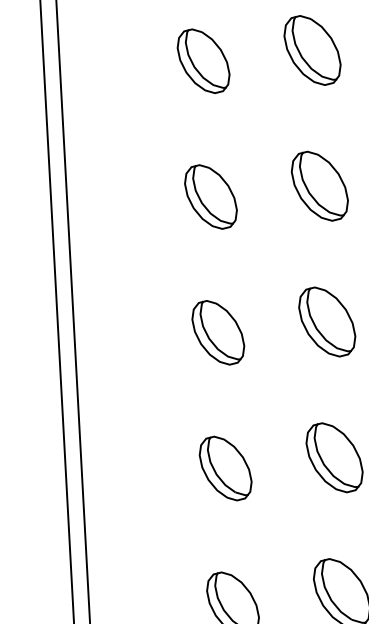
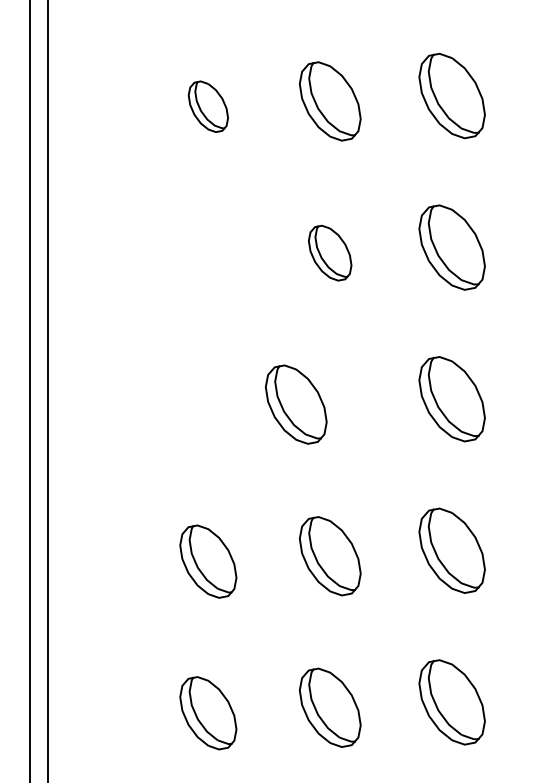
part: (203, 60) -> (208, 106), size x0.7
part: (319, 186) -> (329, 253), size x0.7
part: (211, 197) -> (208, 258), removed
part: (327, 321) -> (296, 404), moved
part: (218, 333) -> (208, 410), removed

